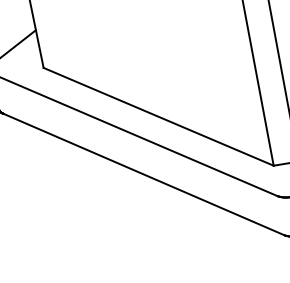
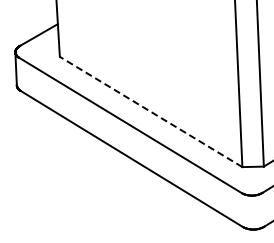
line: (159, 116) -> (151, 111), solid -> dashed

